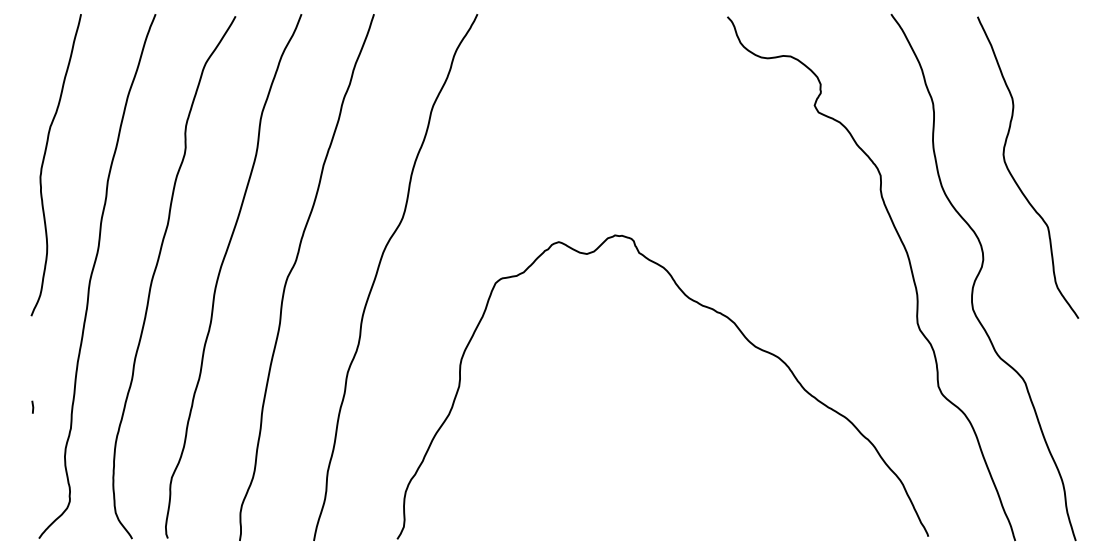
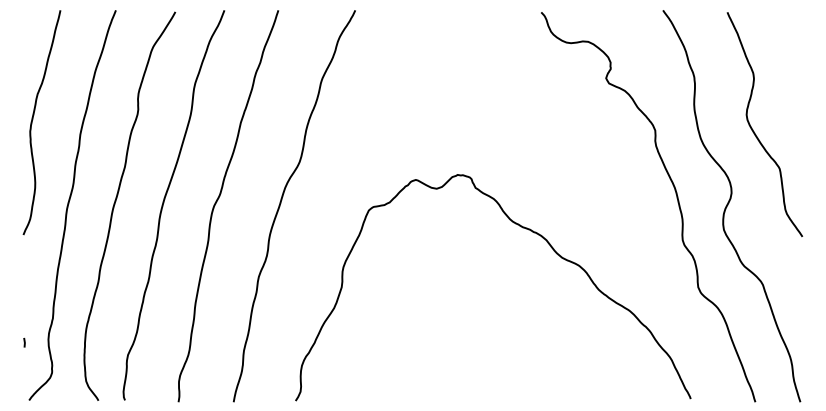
line: (32, 406) -> (24, 342), moved

